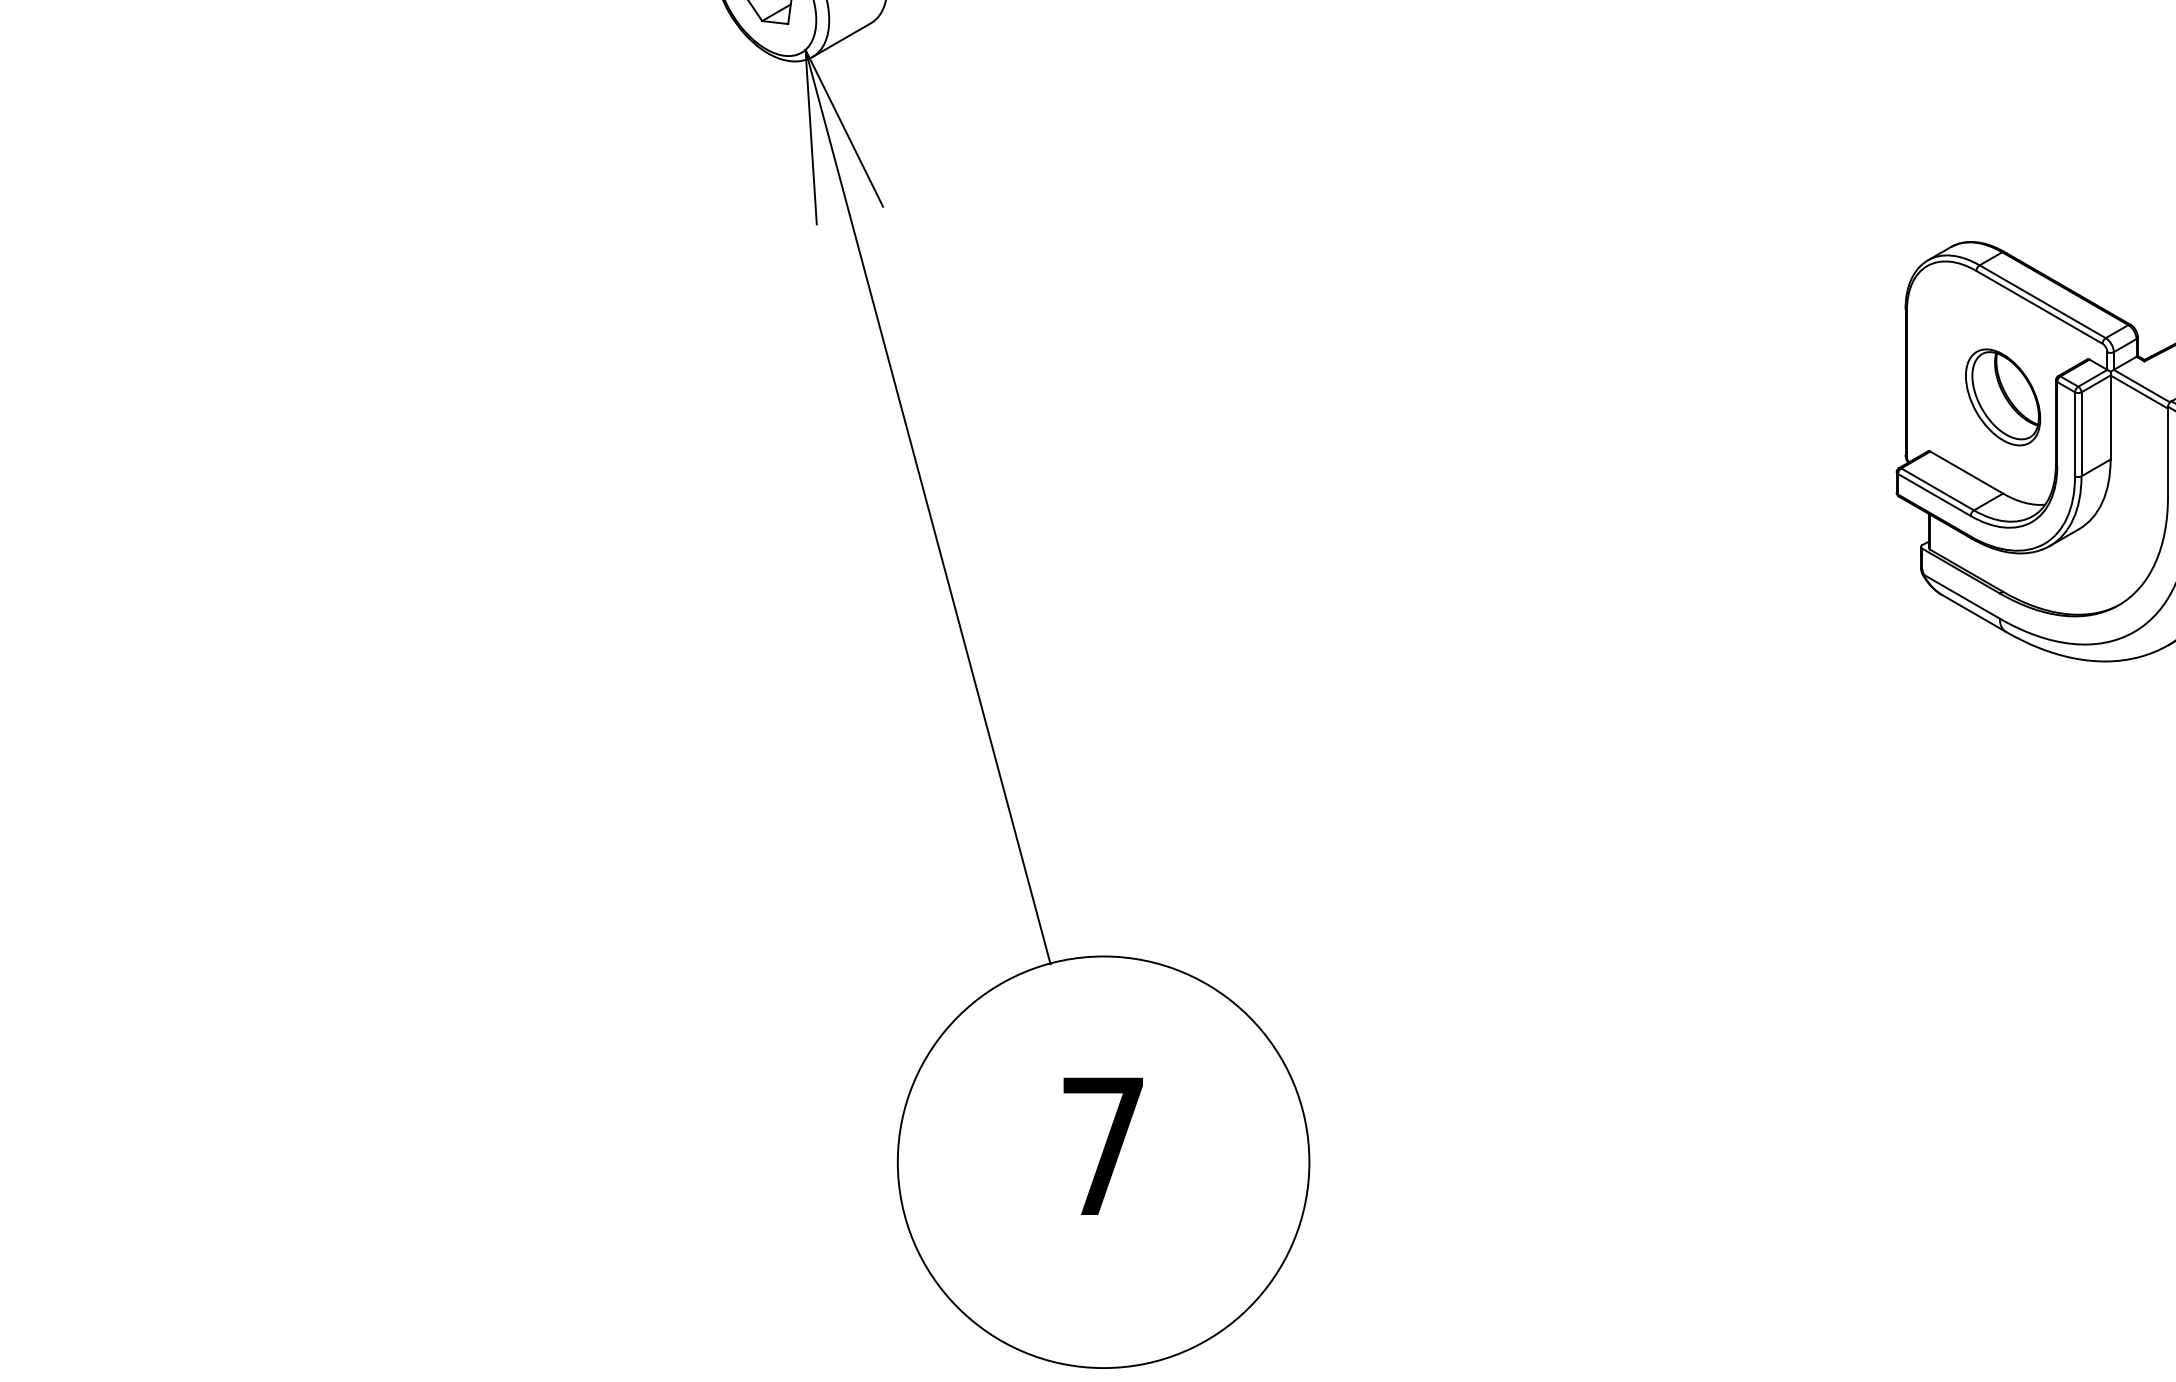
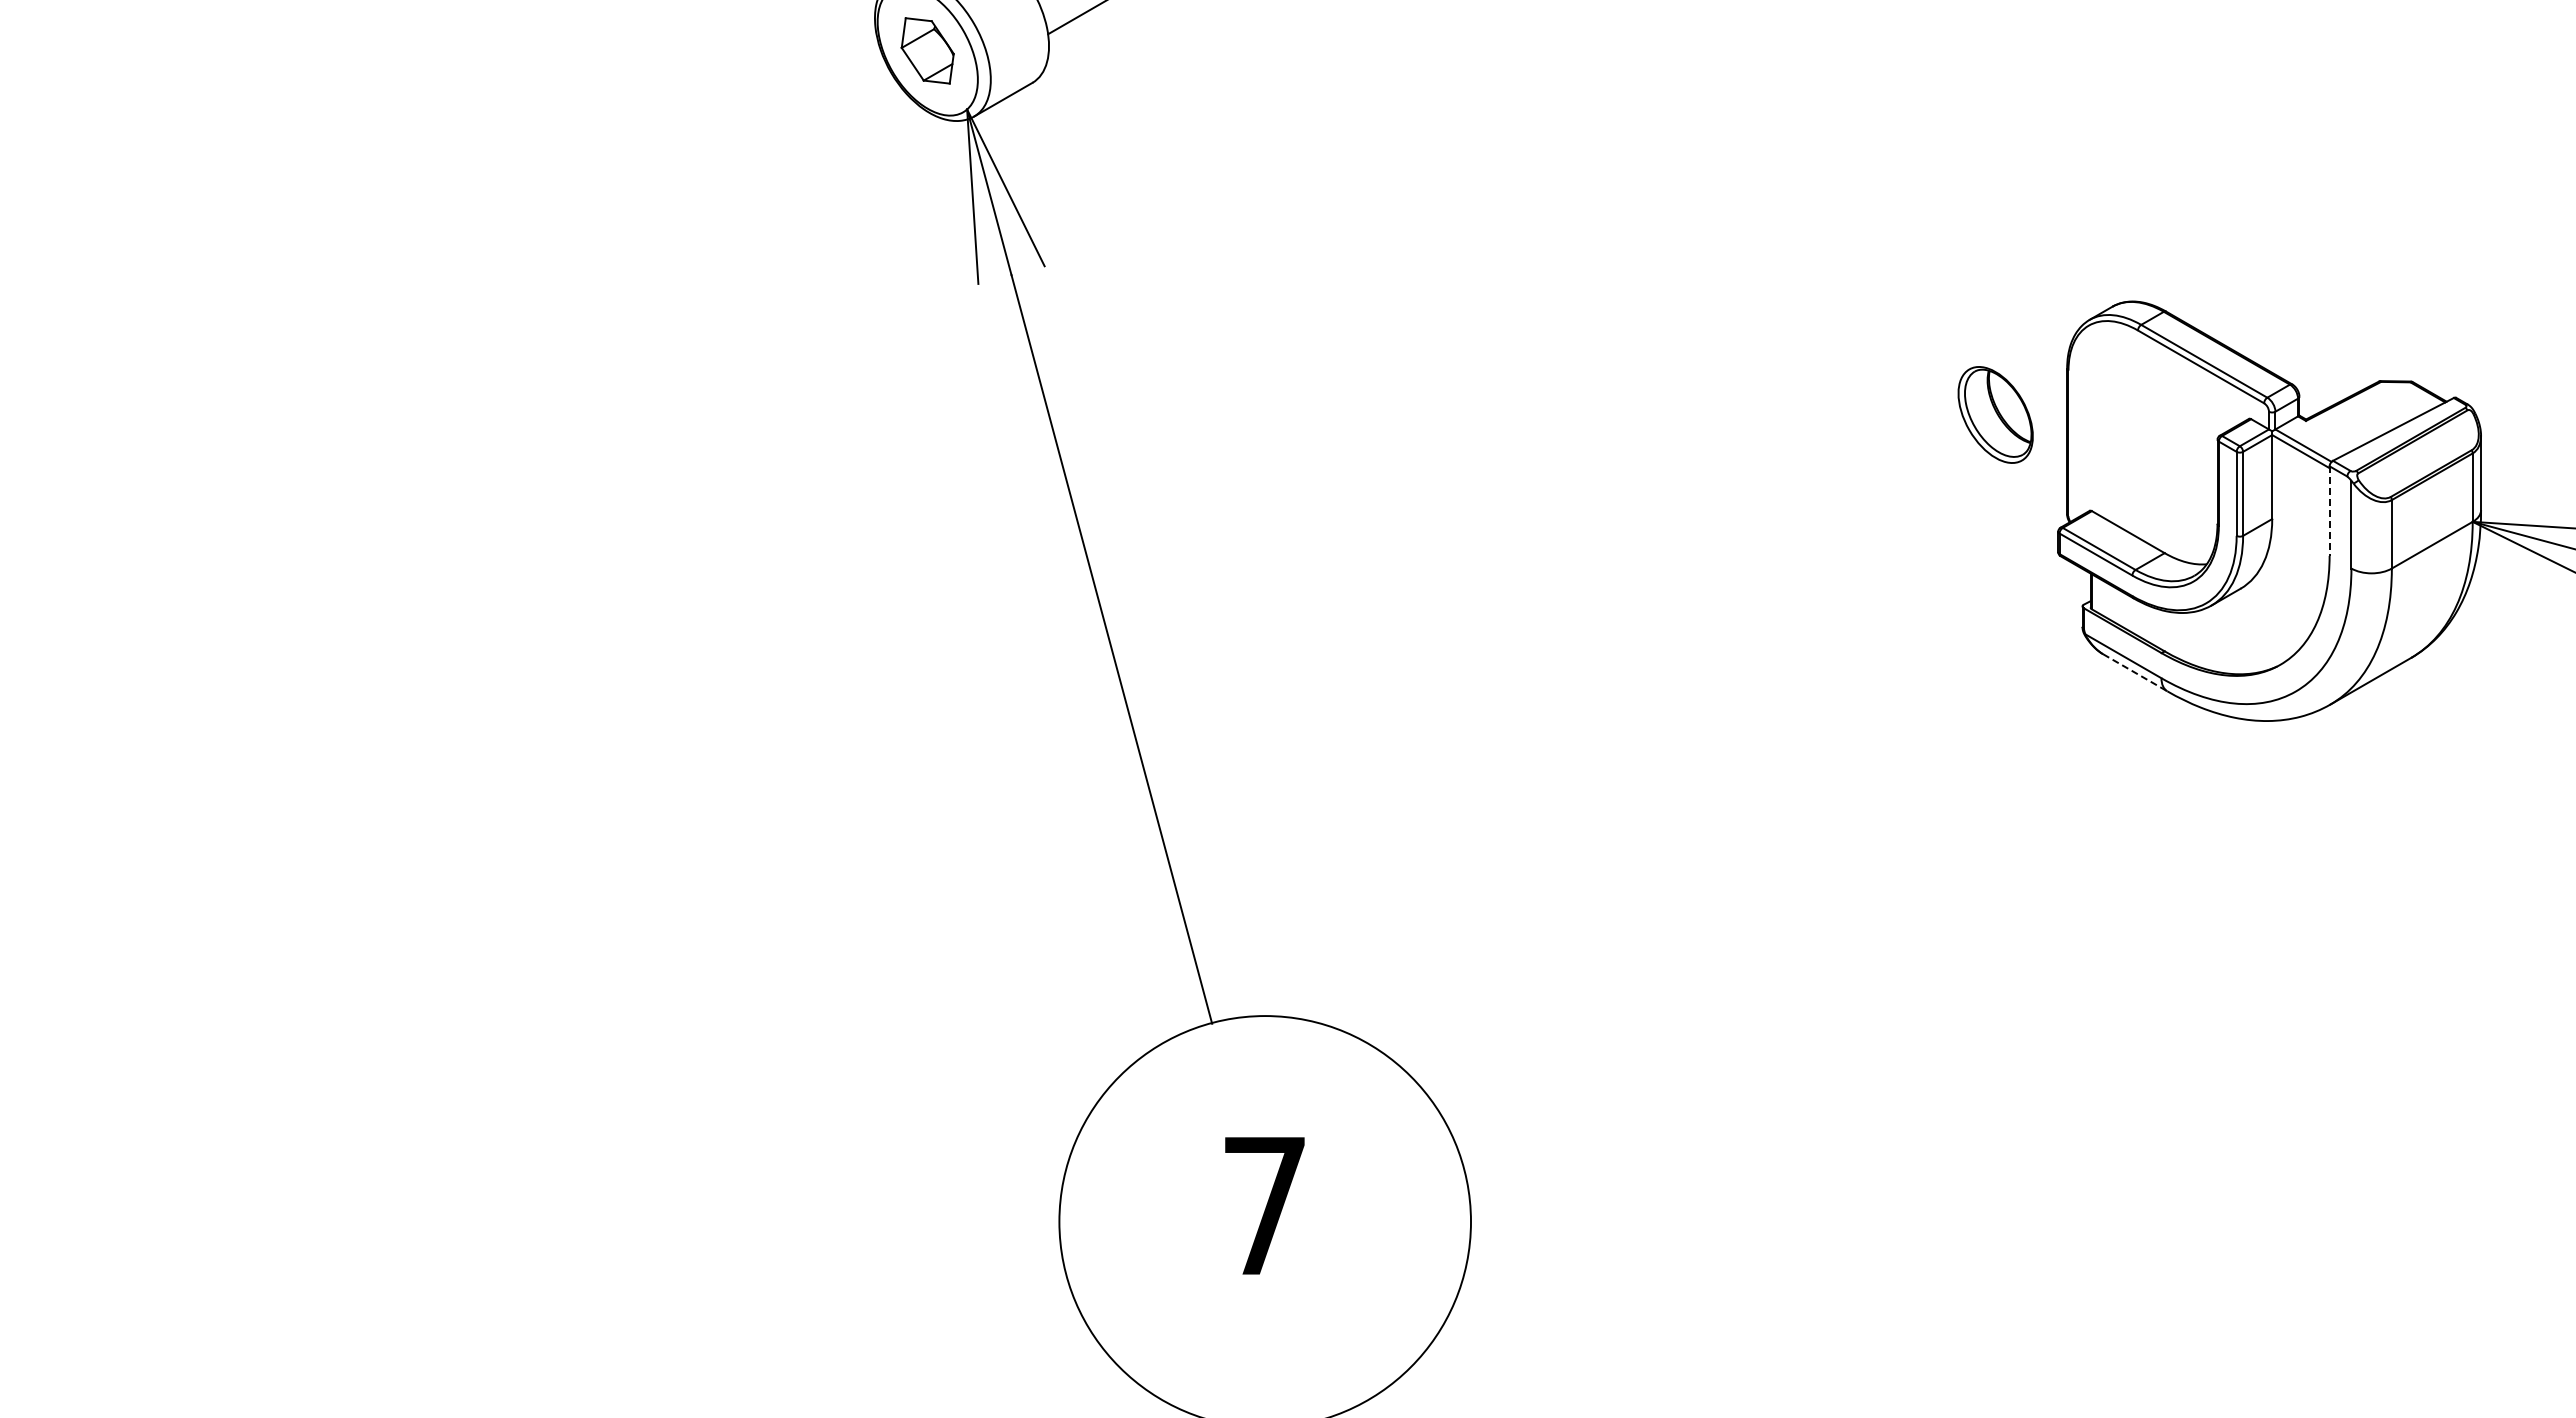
part: (2002, 396) -> (1995, 414), moved
line: (2167, 451) -> (2329, 511), solid -> dashed
line: (1973, 613) -> (2135, 673), solid -> dashed

